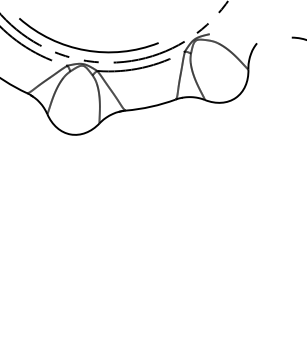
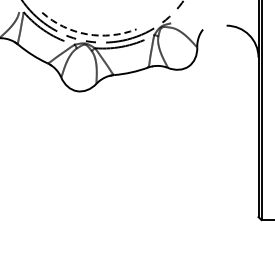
arc: (86, 50) -> (87, 34), solid -> dashed

